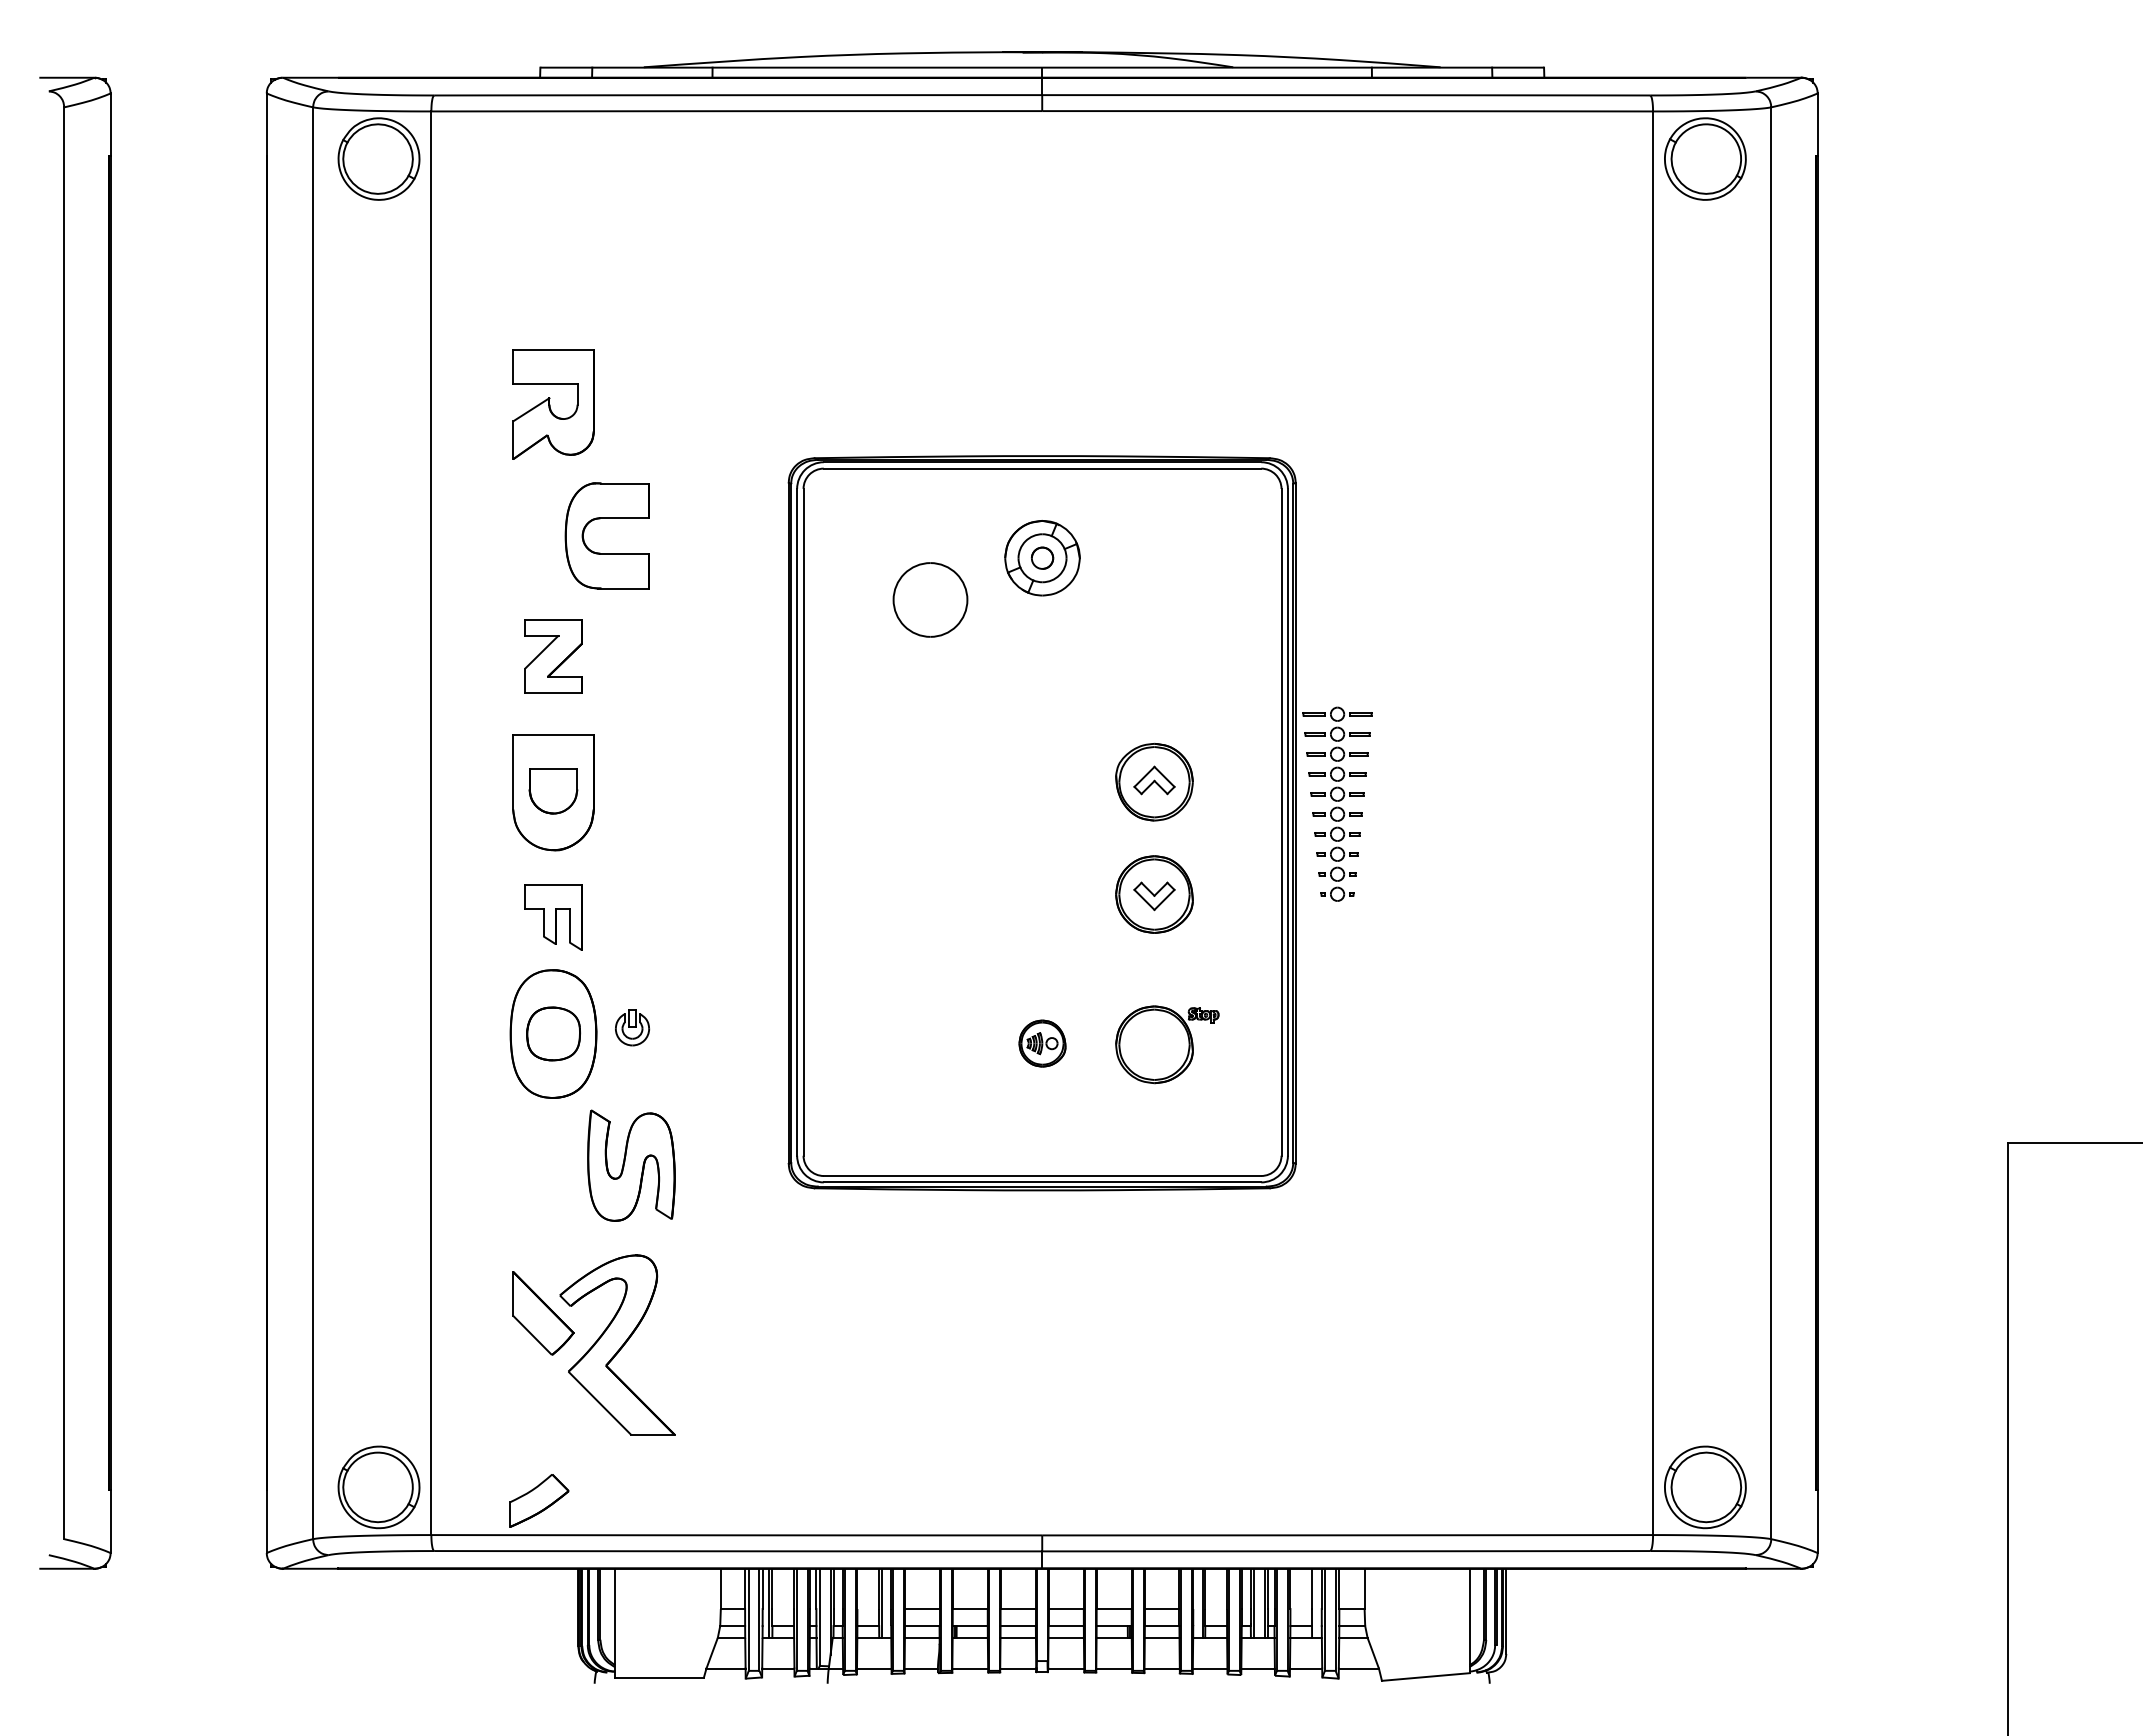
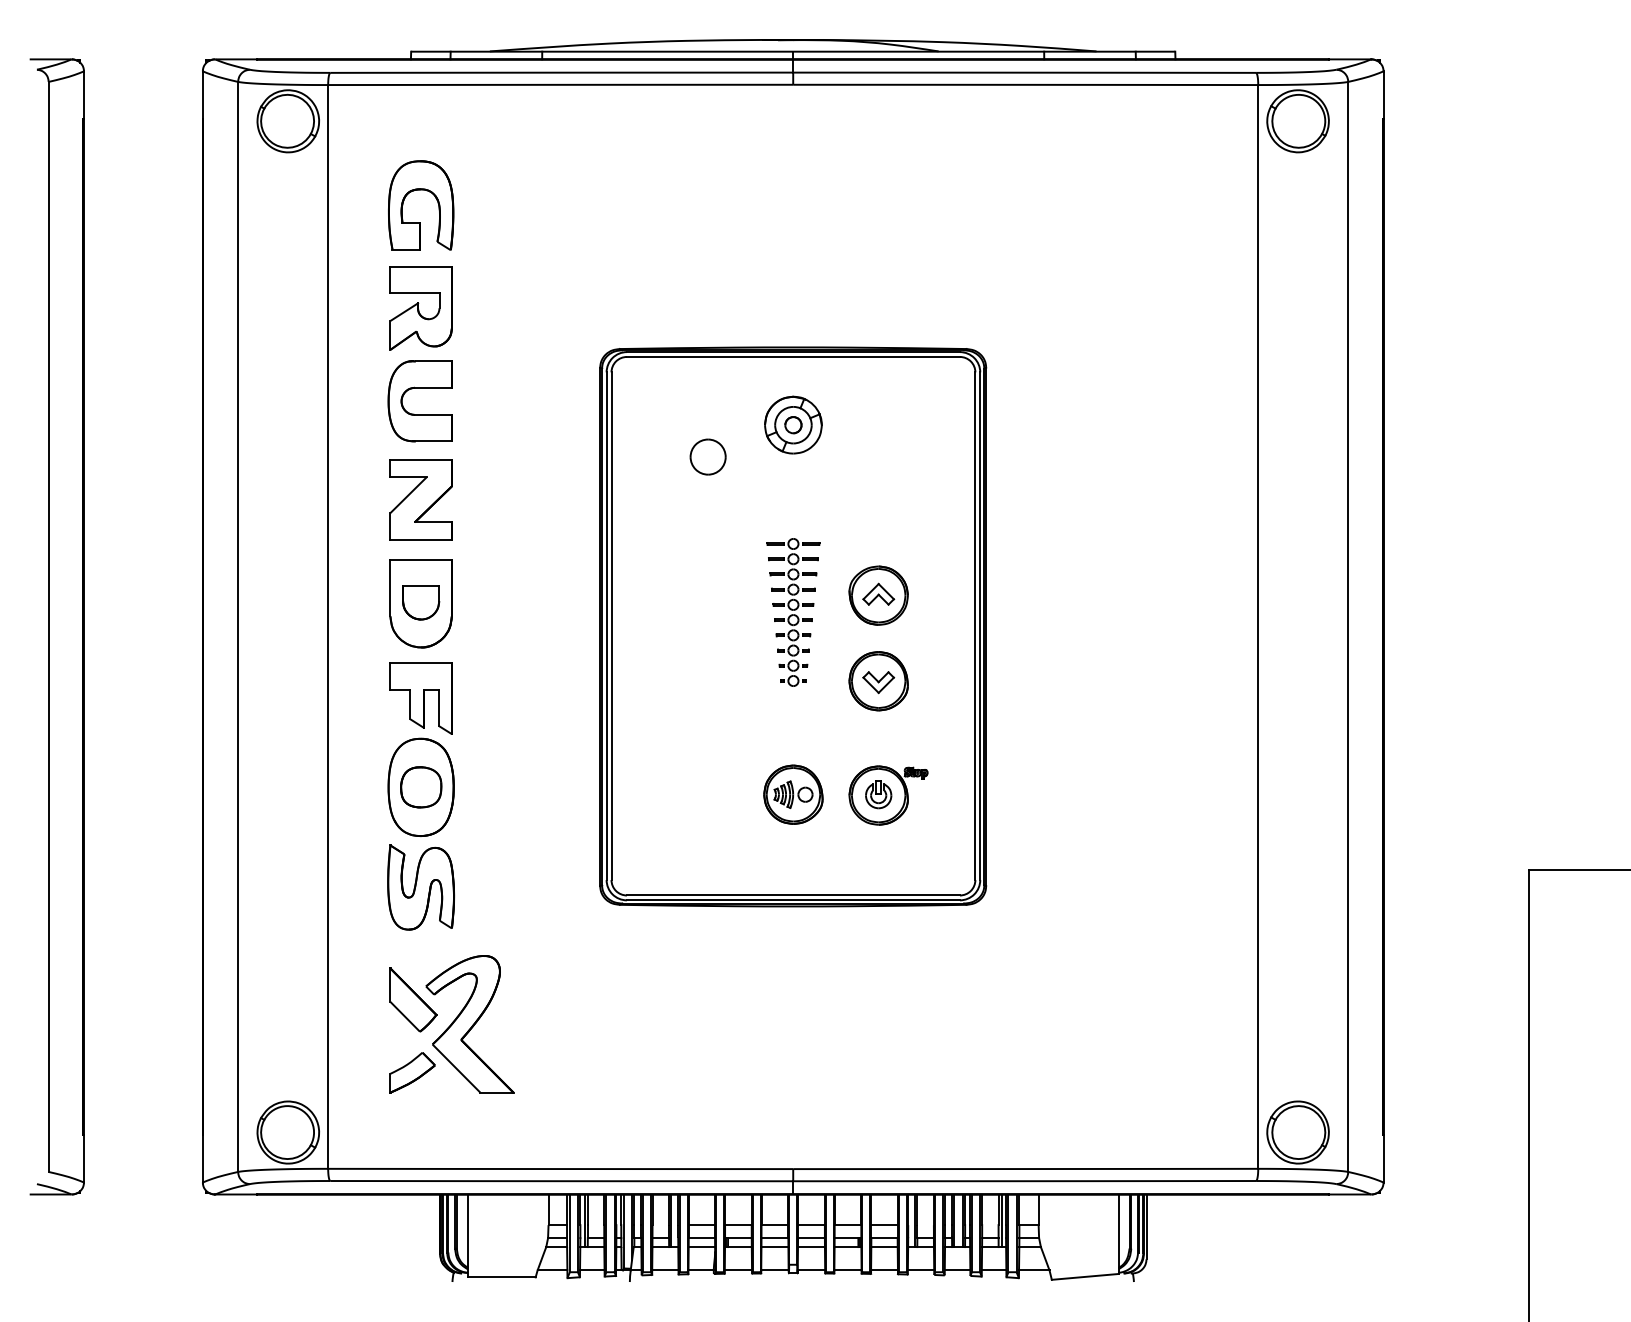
part: (559, 250) -> (425, 190), added
part: (606, 518) -> (419, 388), moved
part: (930, 600) -> (708, 457), size x0.62
part: (553, 656) -> (421, 499), size x1.43
part: (1337, 803) -> (793, 611), moved
part: (553, 917) -> (421, 698), size x1.43
part: (632, 1027) -> (878, 794), moved
part: (1042, 1043) -> (793, 794), size x1.67
part: (631, 1165) -> (421, 887), moved
part: (539, 1500) -> (412, 1072), moved
line: (1315, 1602) -> (1001, 1220), added

